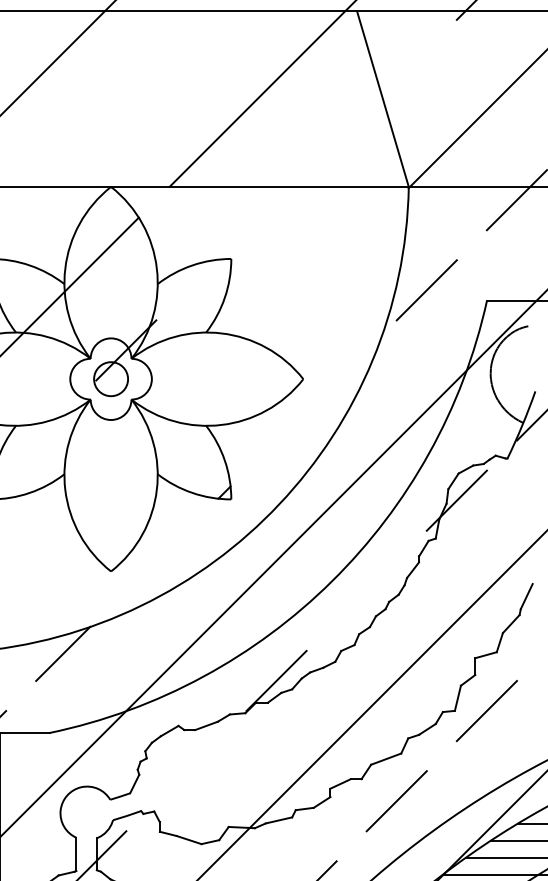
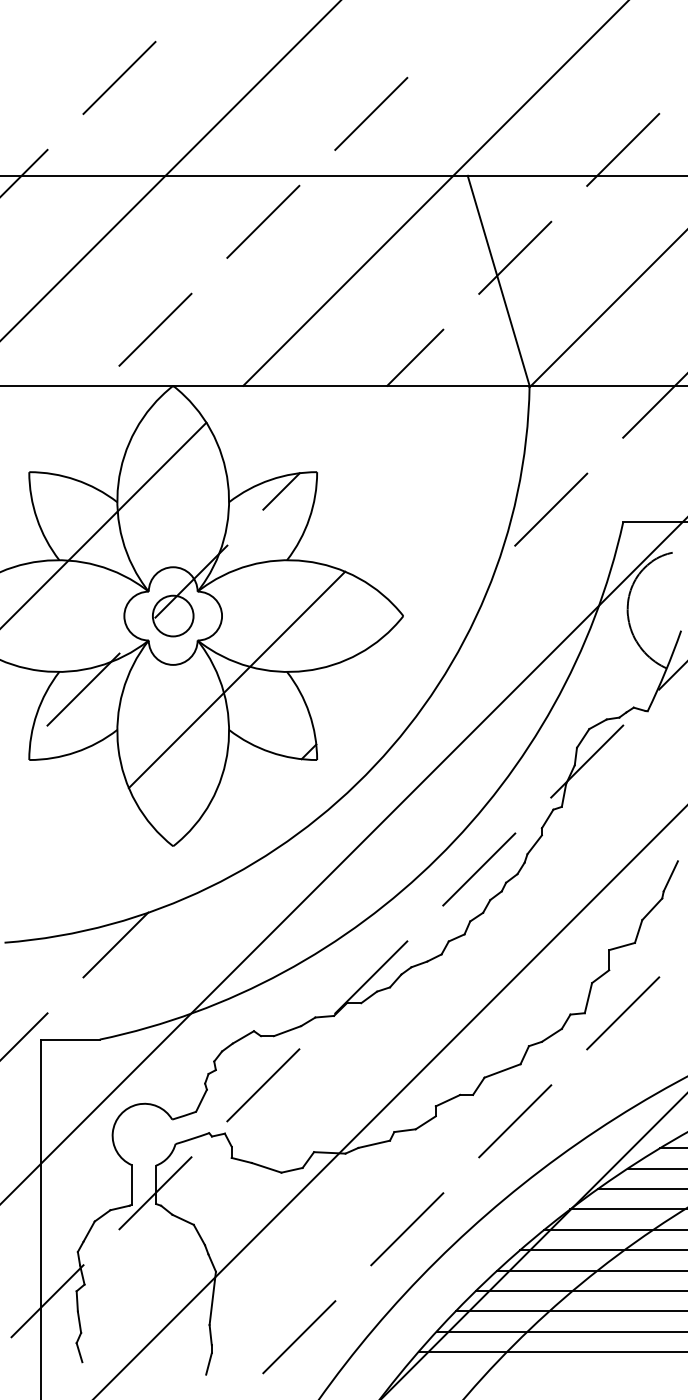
line: (186, 49) -> (263, 221), added
line: (396, 79) -> (515, 257), added
line: (96, 139) -> (155, 329), added
line: (313, 163) -> (415, 357), added
line: (201, 275) -> (281, 491), added
line: (163, 432) -> (236, 679), added
line: (36, 440) -> (83, 689), added
line: (366, 590) -> (479, 869), added
line: (186, 771) -> (263, 1085), added

